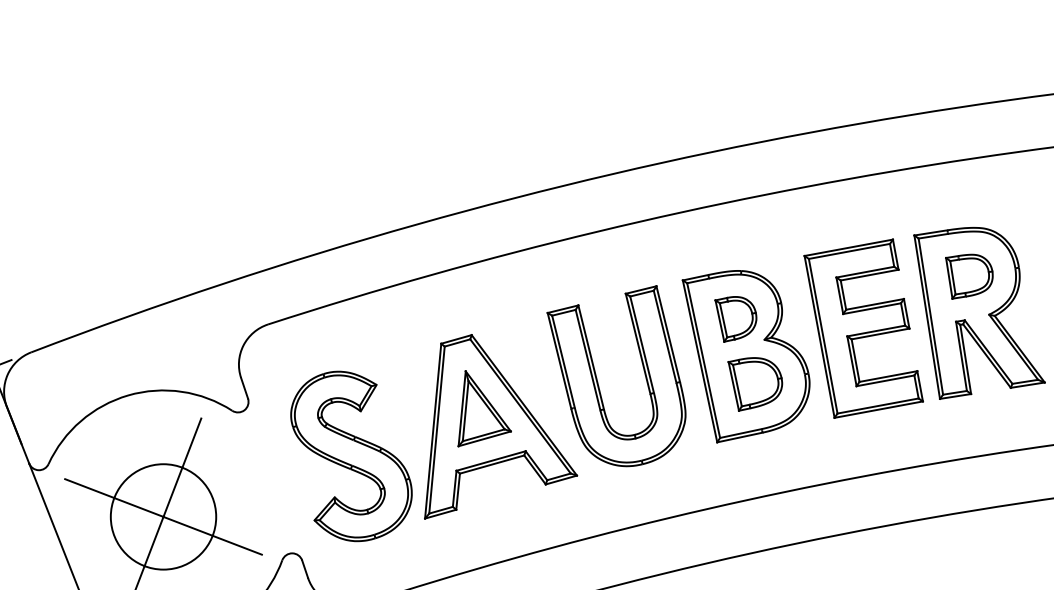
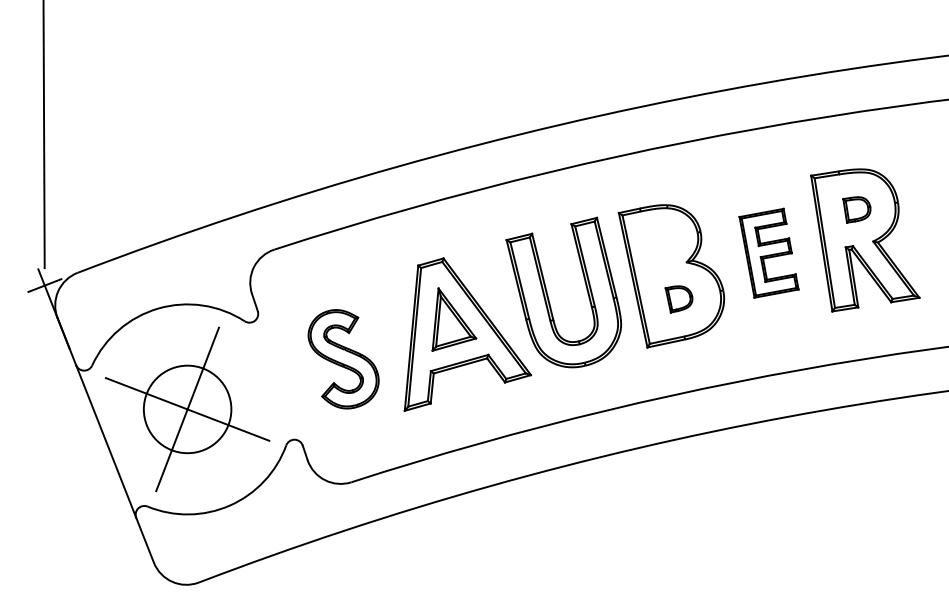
part: (968, 276) -> (856, 209), size x0.7
part: (735, 319) -> (662, 245), removed
part: (863, 329) -> (768, 253), size x0.6
part: (754, 384) -> (678, 299), size x0.6
part: (351, 456) -> (343, 359), size x0.7

